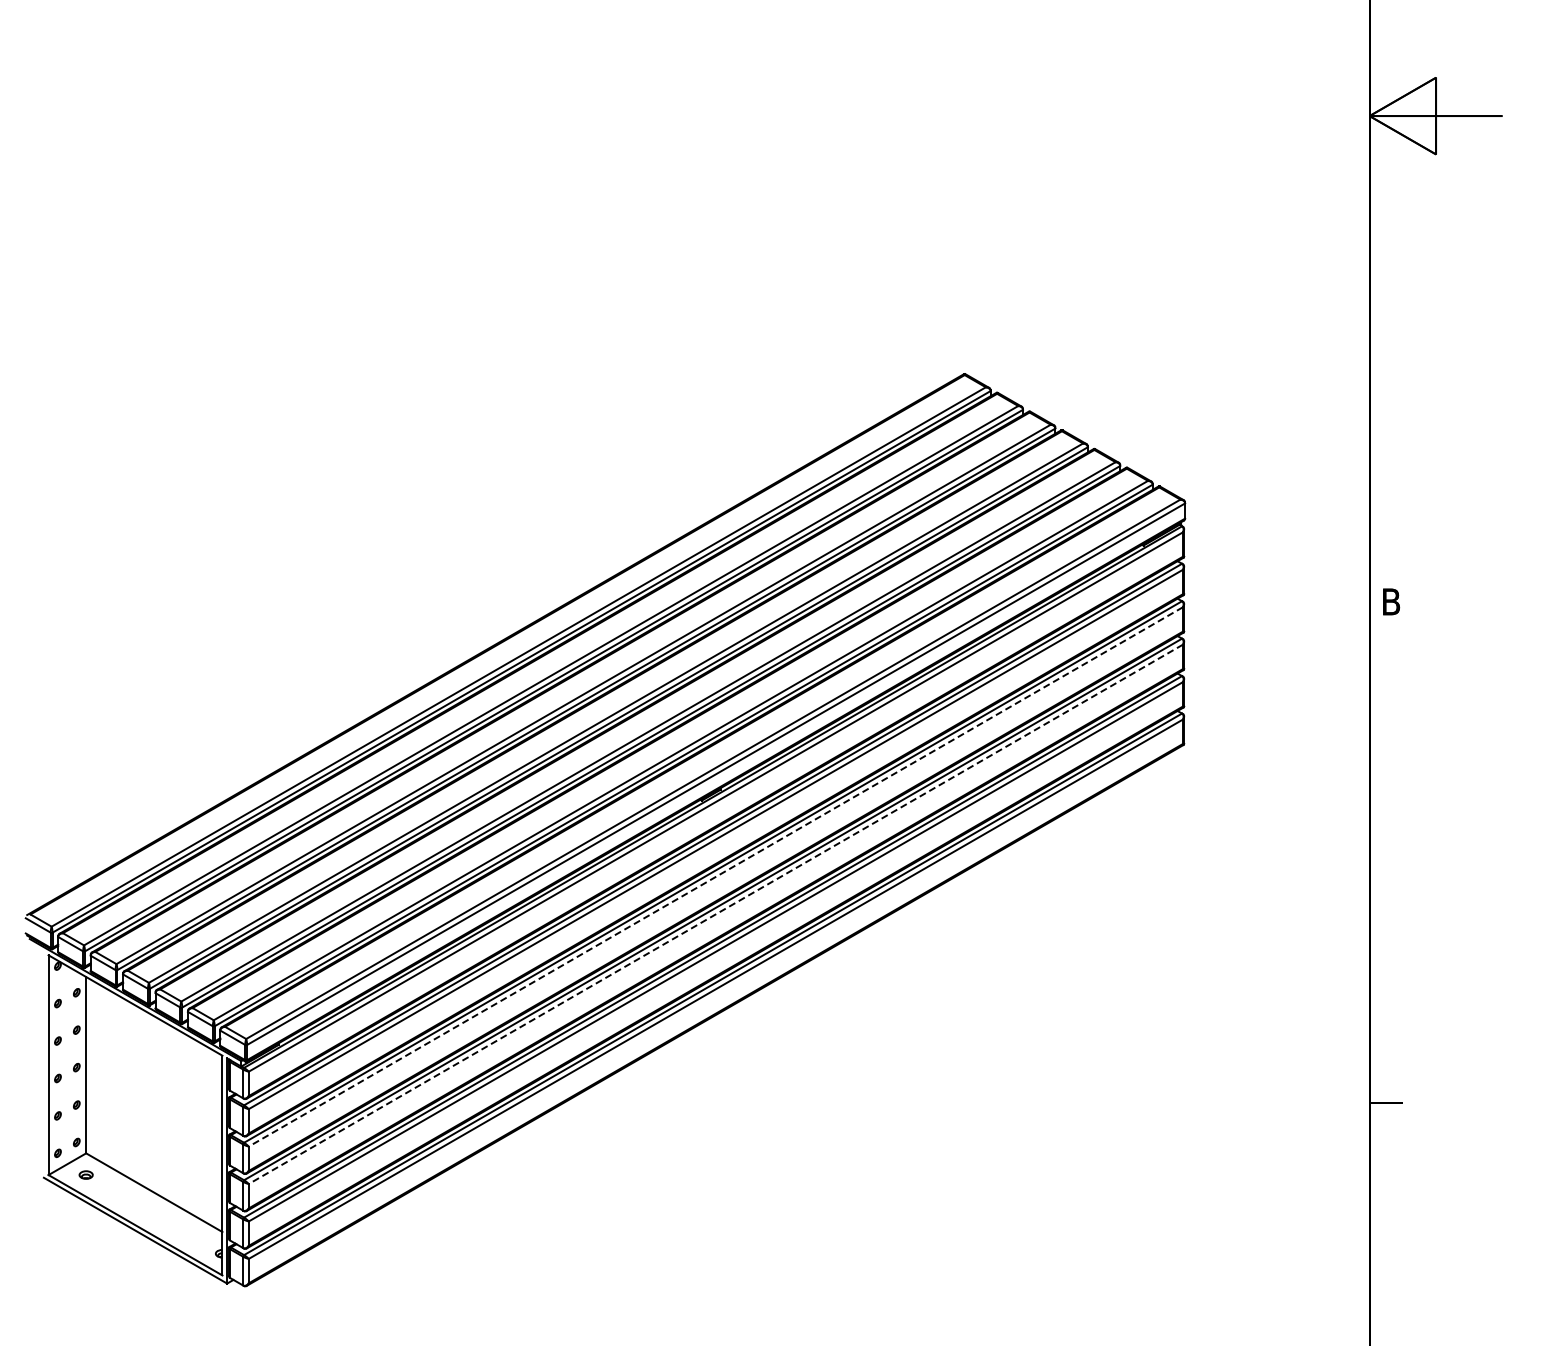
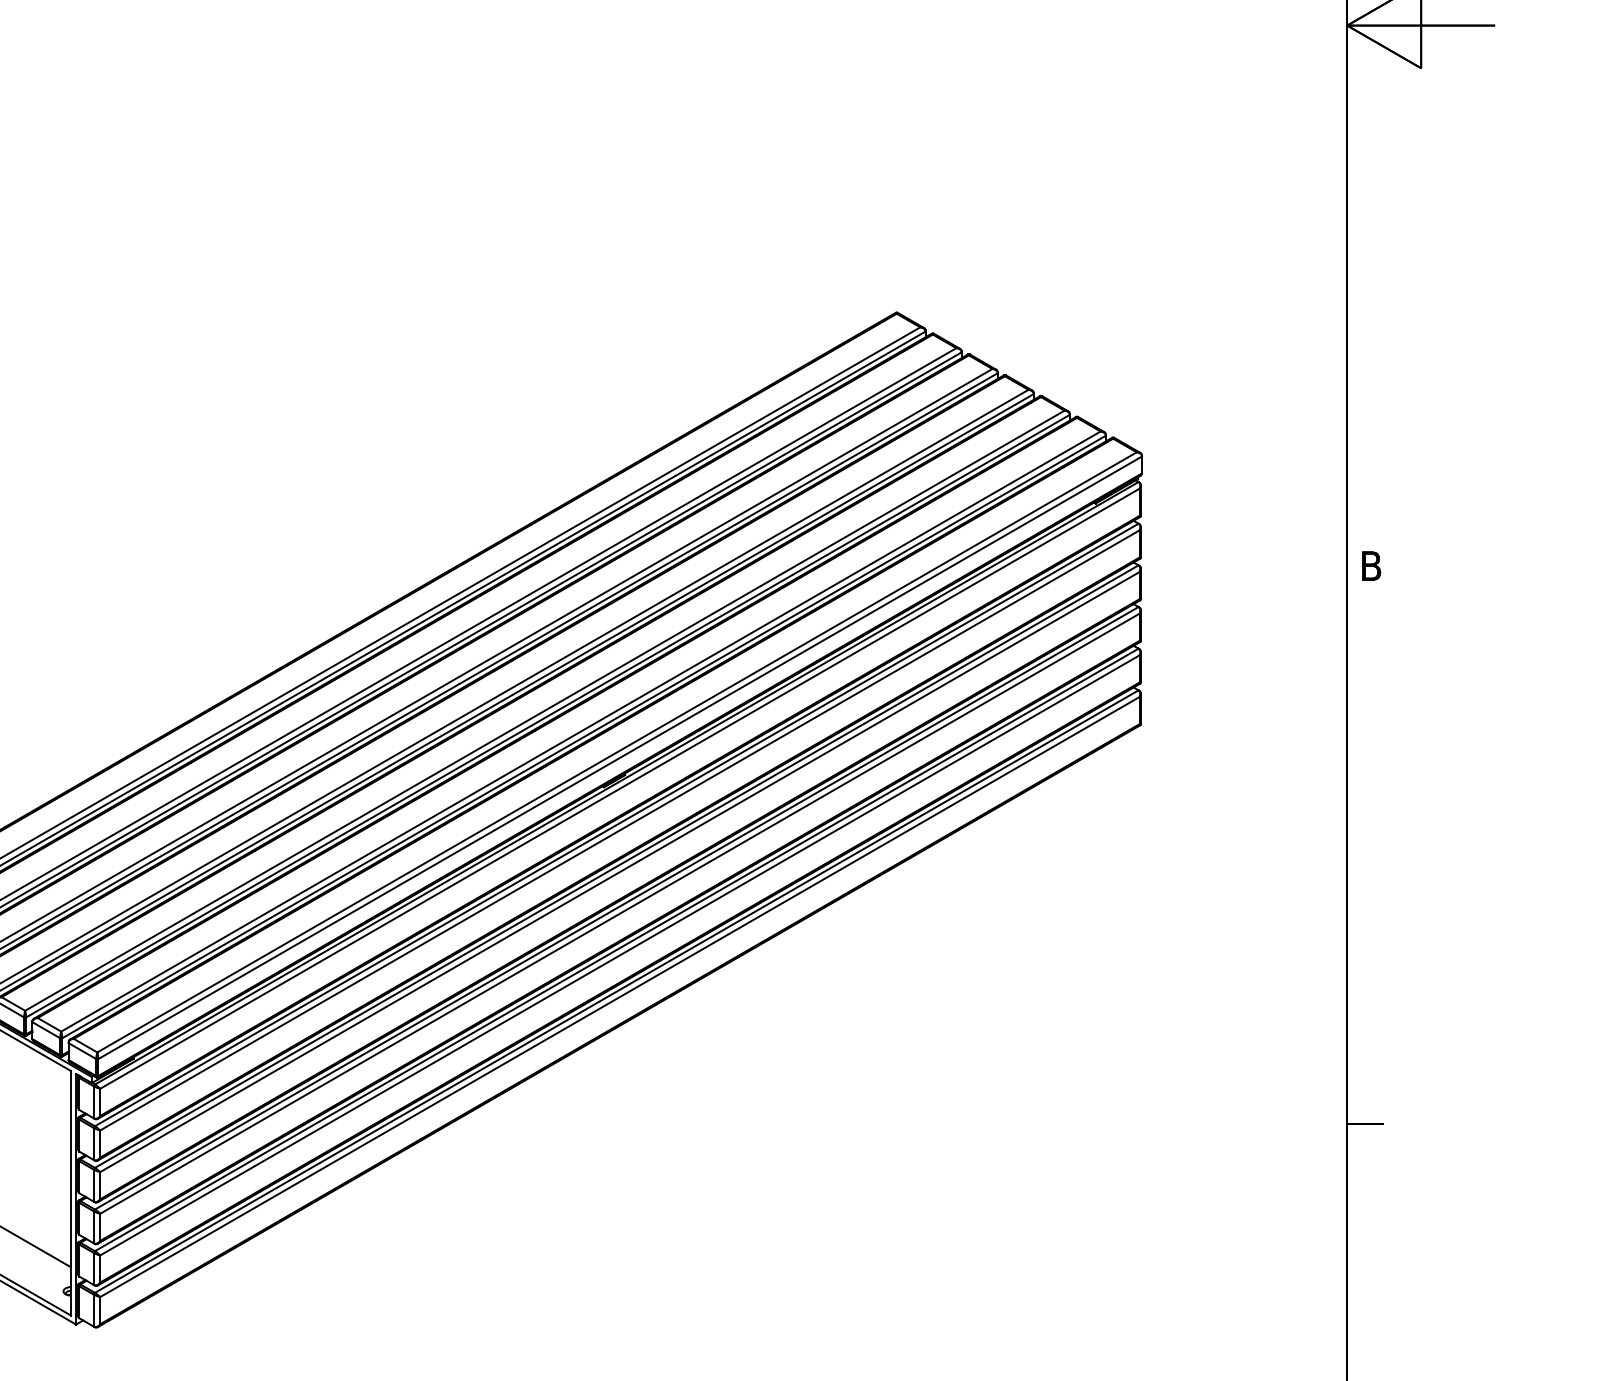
line: (715, 877) -> (619, 872), dashed -> solid
line: (715, 914) -> (619, 913), dashed -> solid

